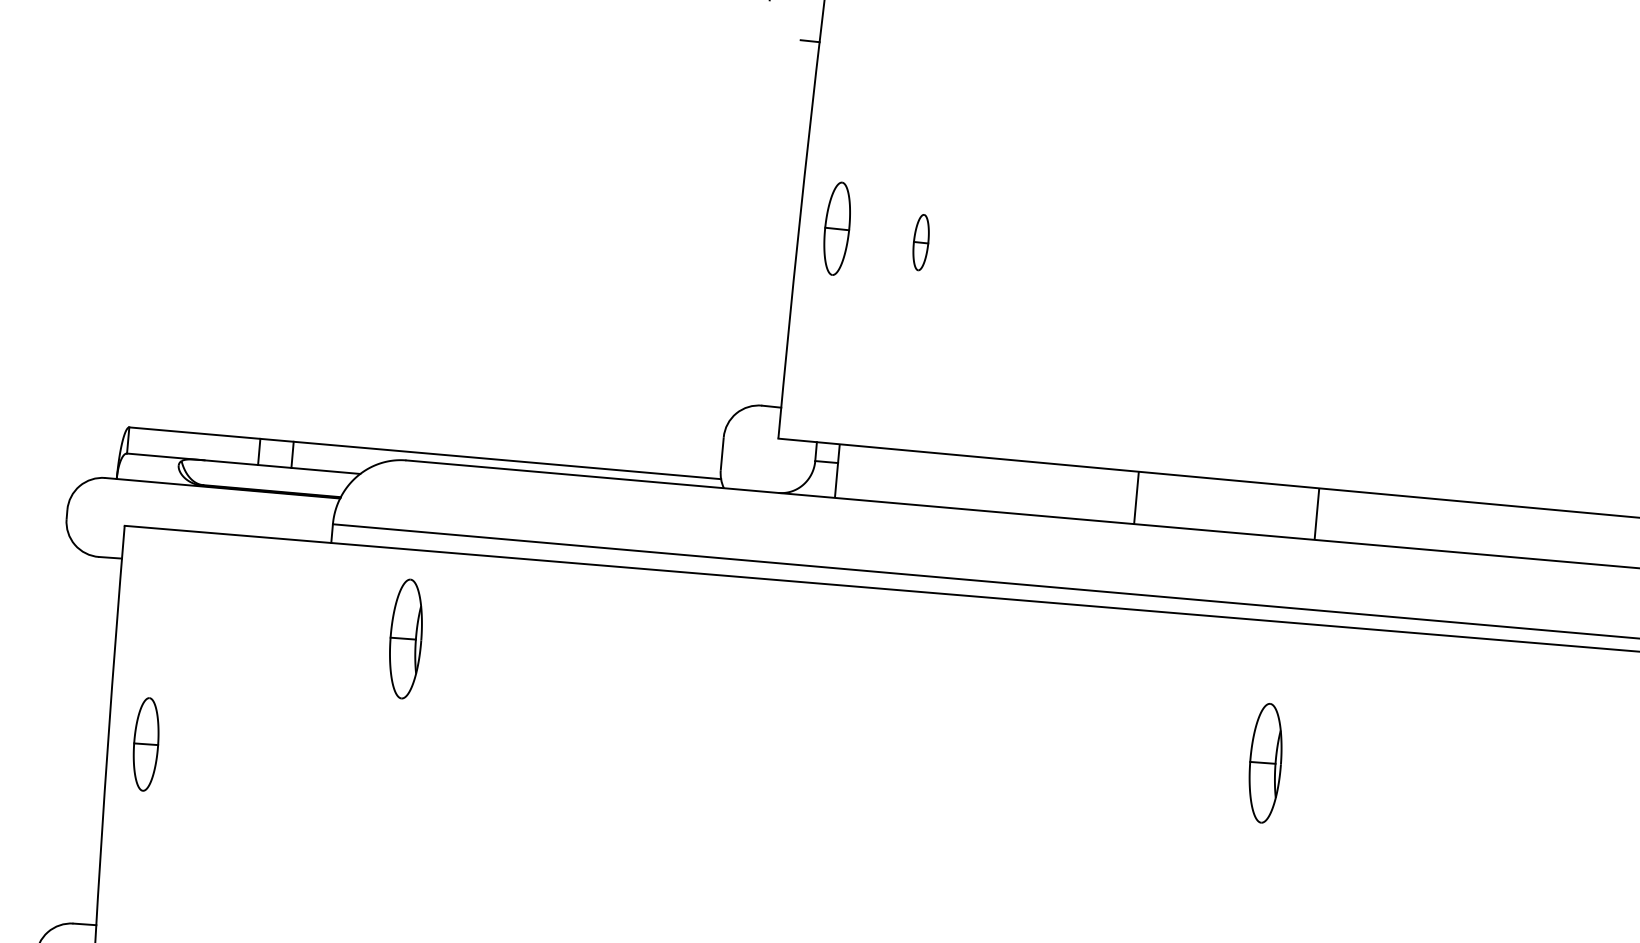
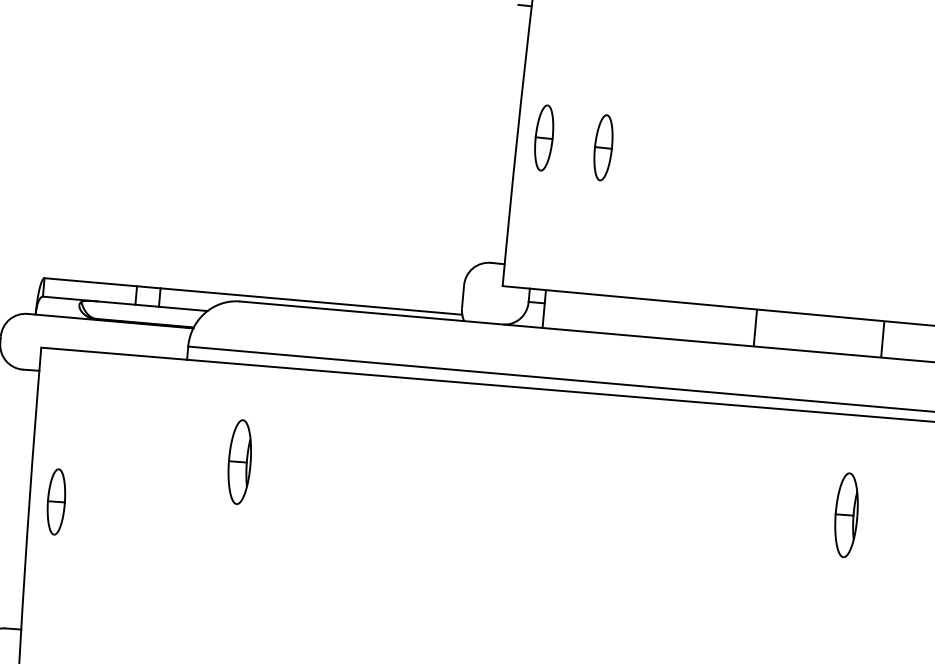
part: (920, 242) -> (602, 147), size x1.67
part: (405, 638) -> (239, 461), moved

